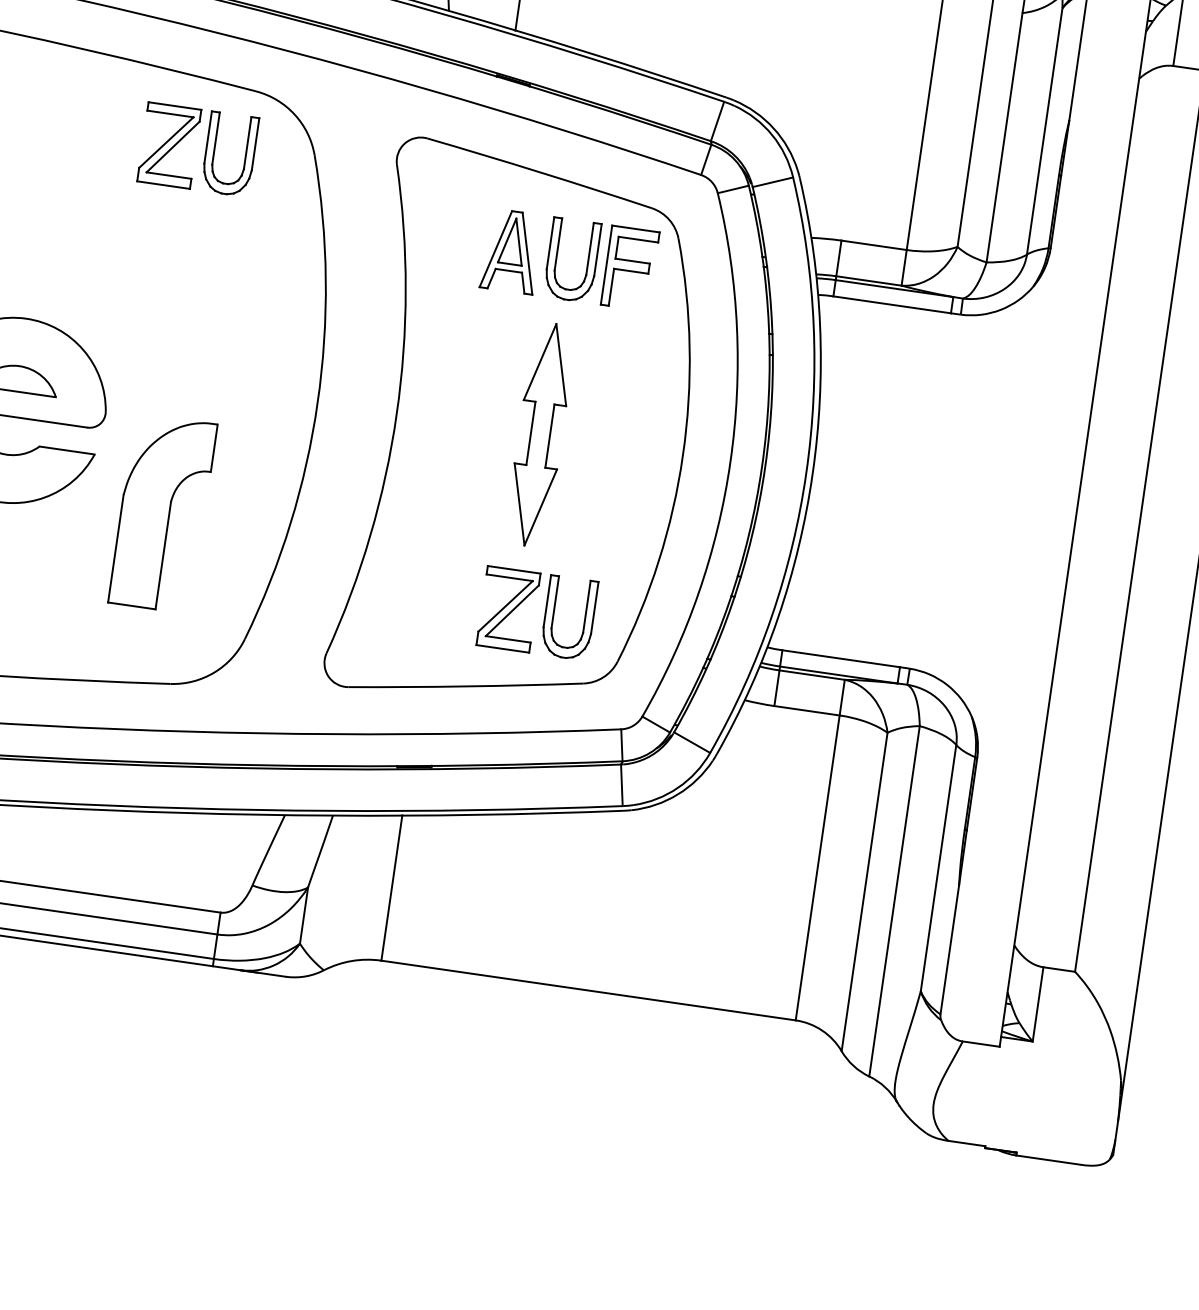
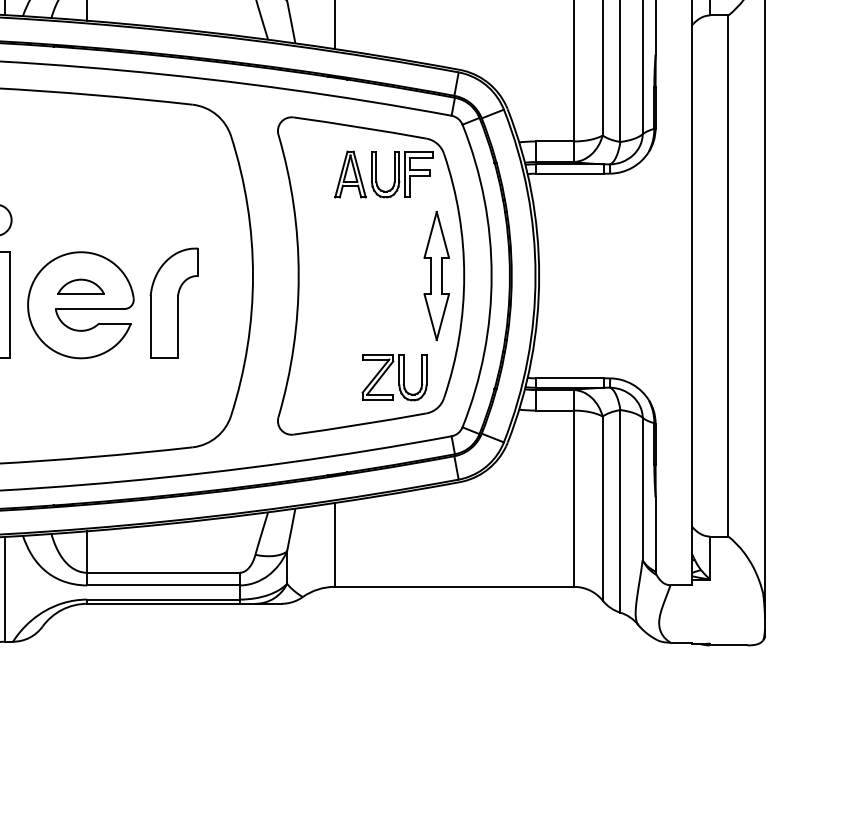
part: (197, 149) -> (164, 142), removed
part: (540, 433) -> (436, 275), moved
part: (161, 511) -> (173, 302), moved

